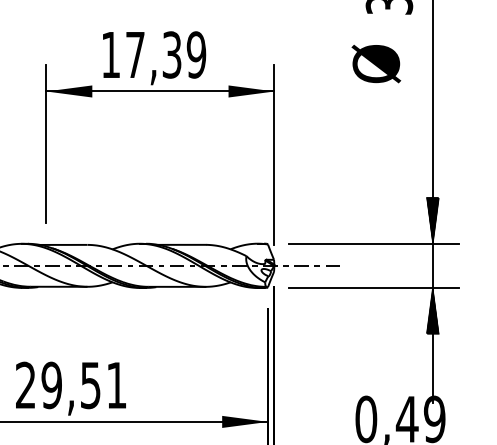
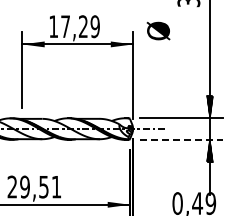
text: (172, 54) -> (83, 26), 17,39 -> 17,29
text: (376, 62) -> (158, 30), moved
line: (374, 287) -> (181, 139), solid -> dashed

